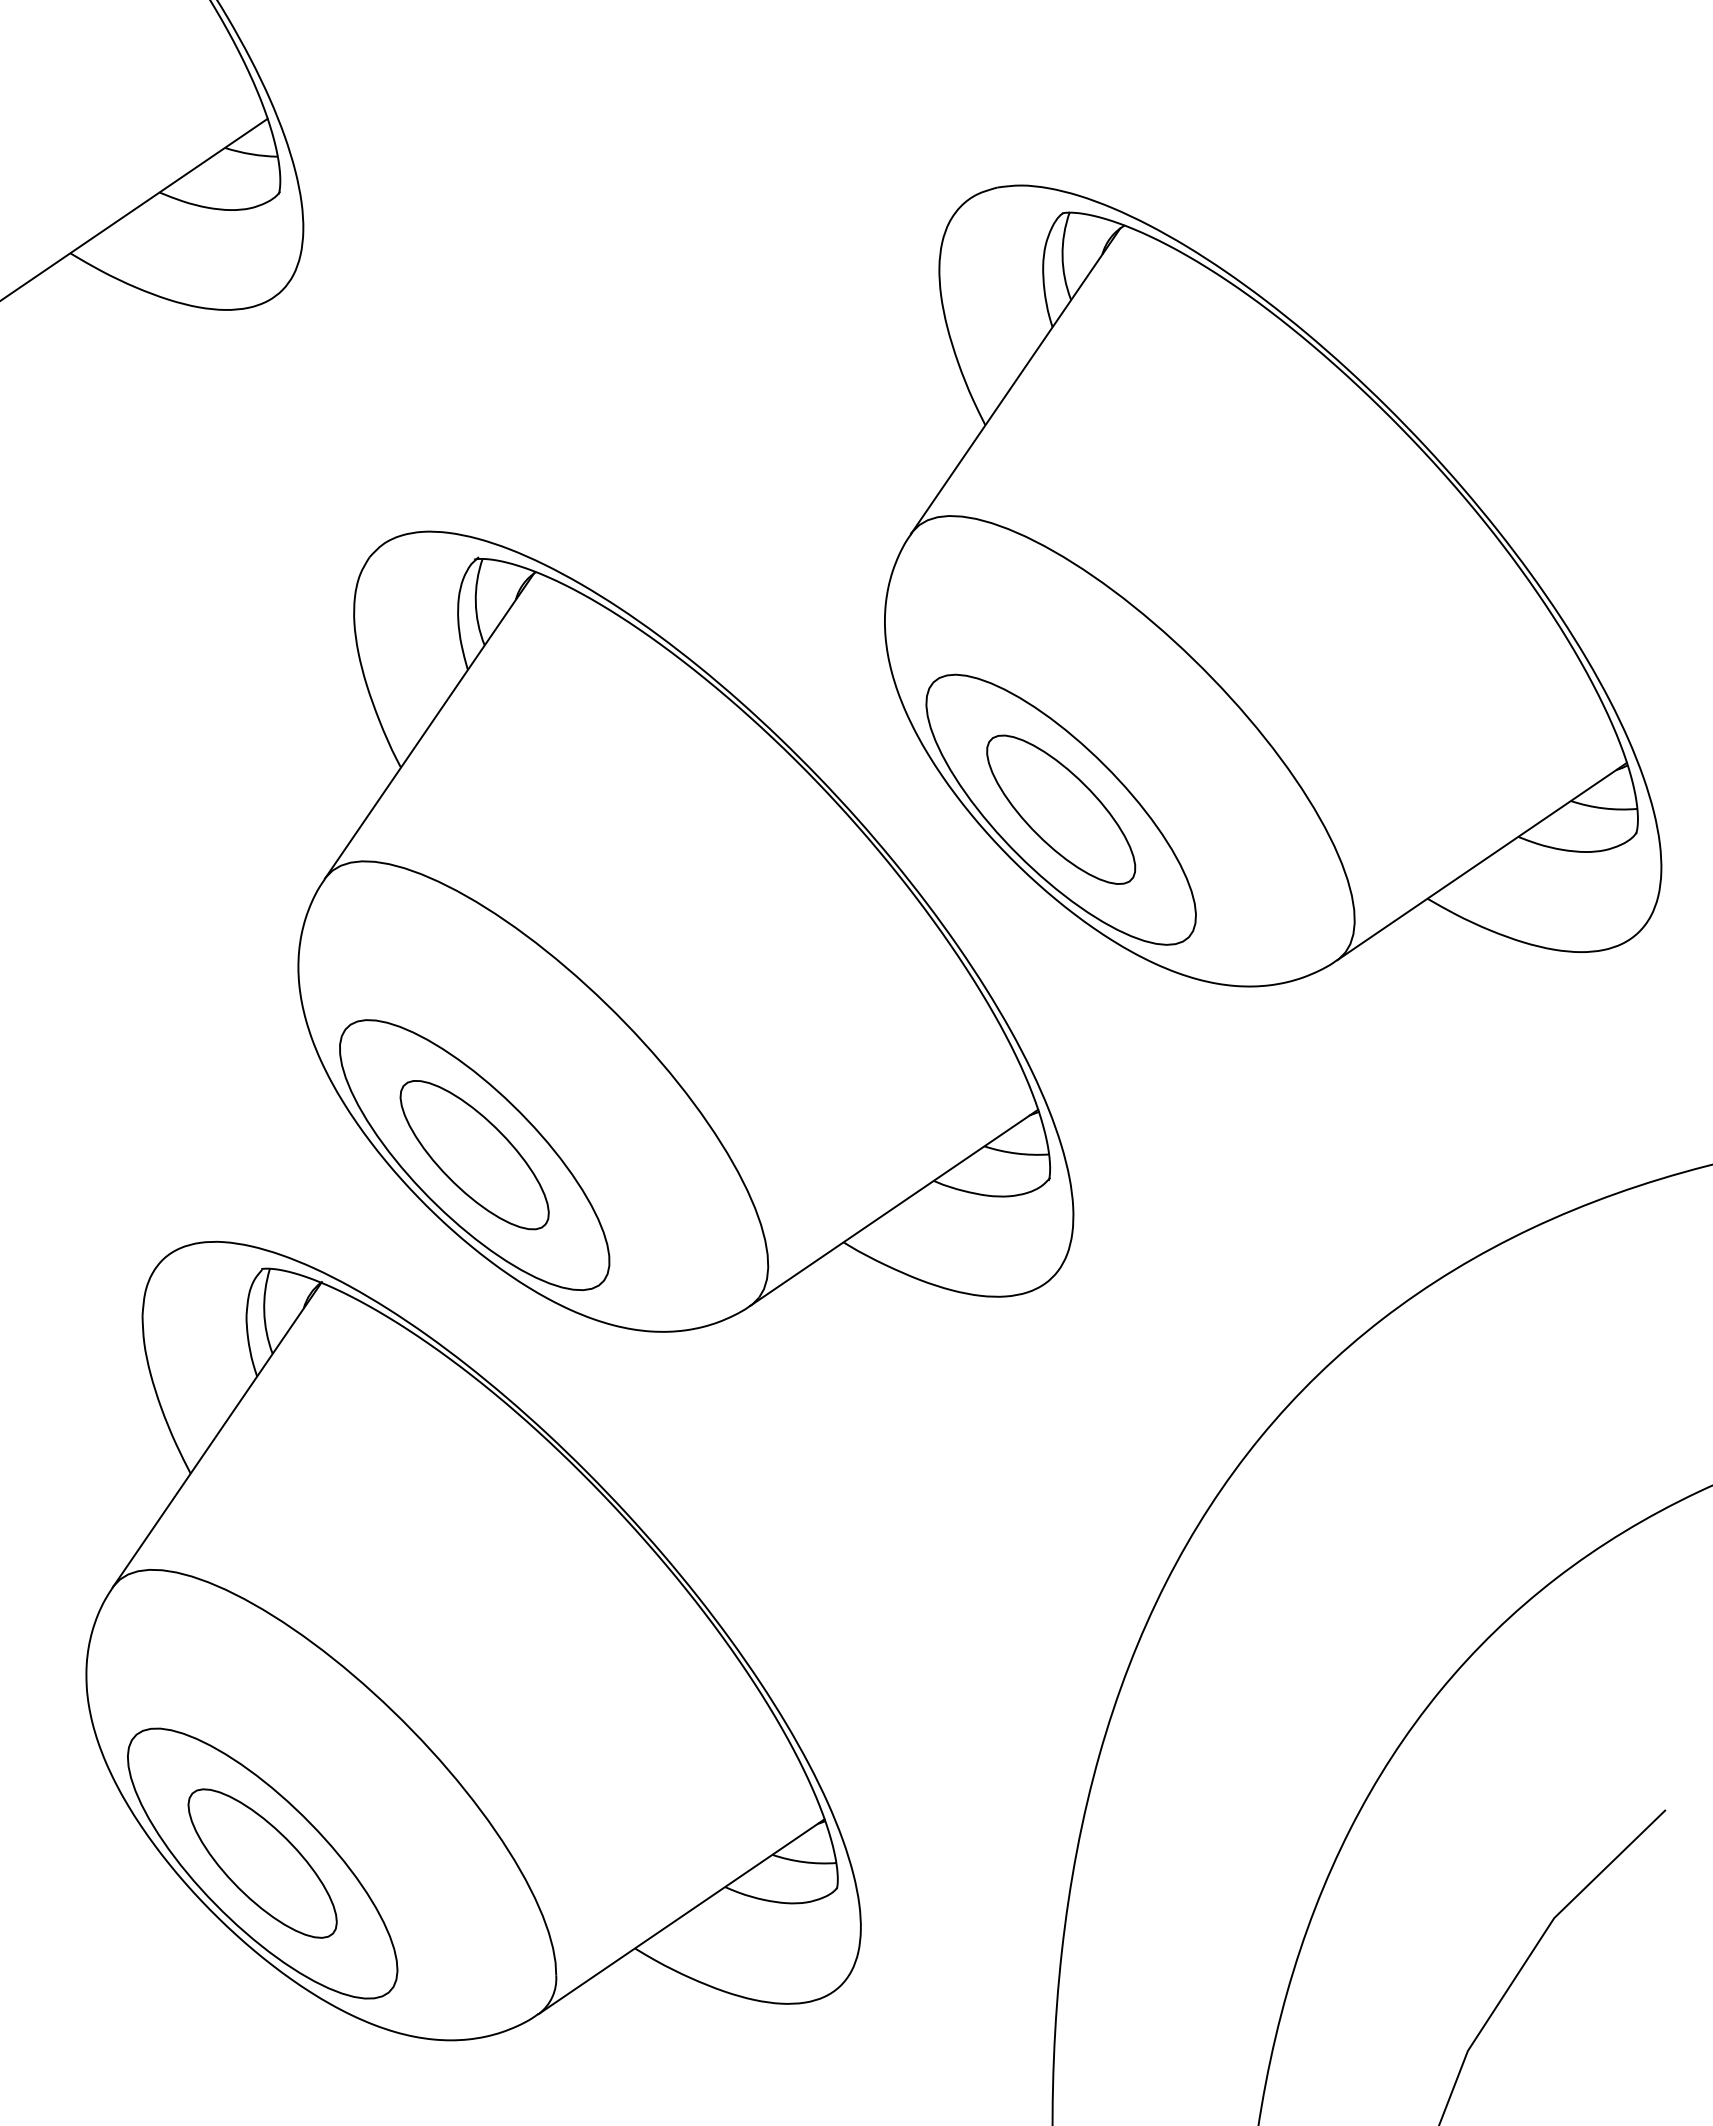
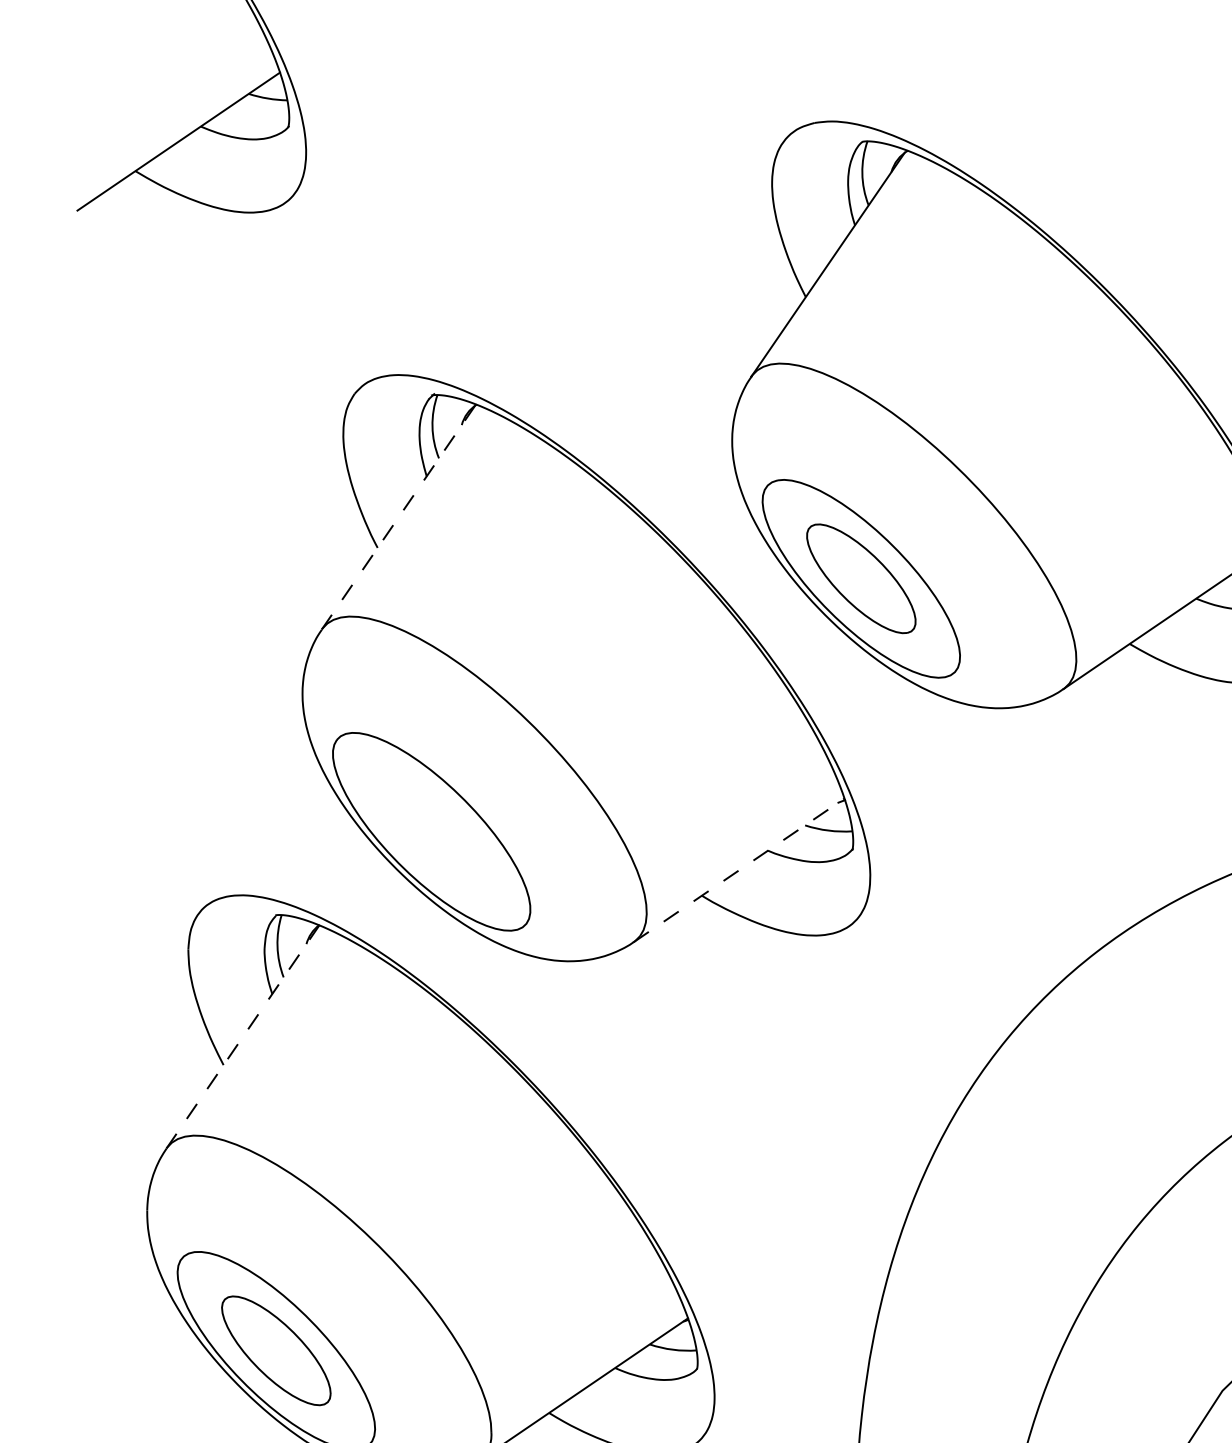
line: (429, 726) -> (398, 517), solid -> dashed
part: (474, 1155) -> (431, 832), removed
line: (894, 1207) -> (739, 870), solid -> dashed
line: (217, 1435) -> (243, 1037), solid -> dashed

